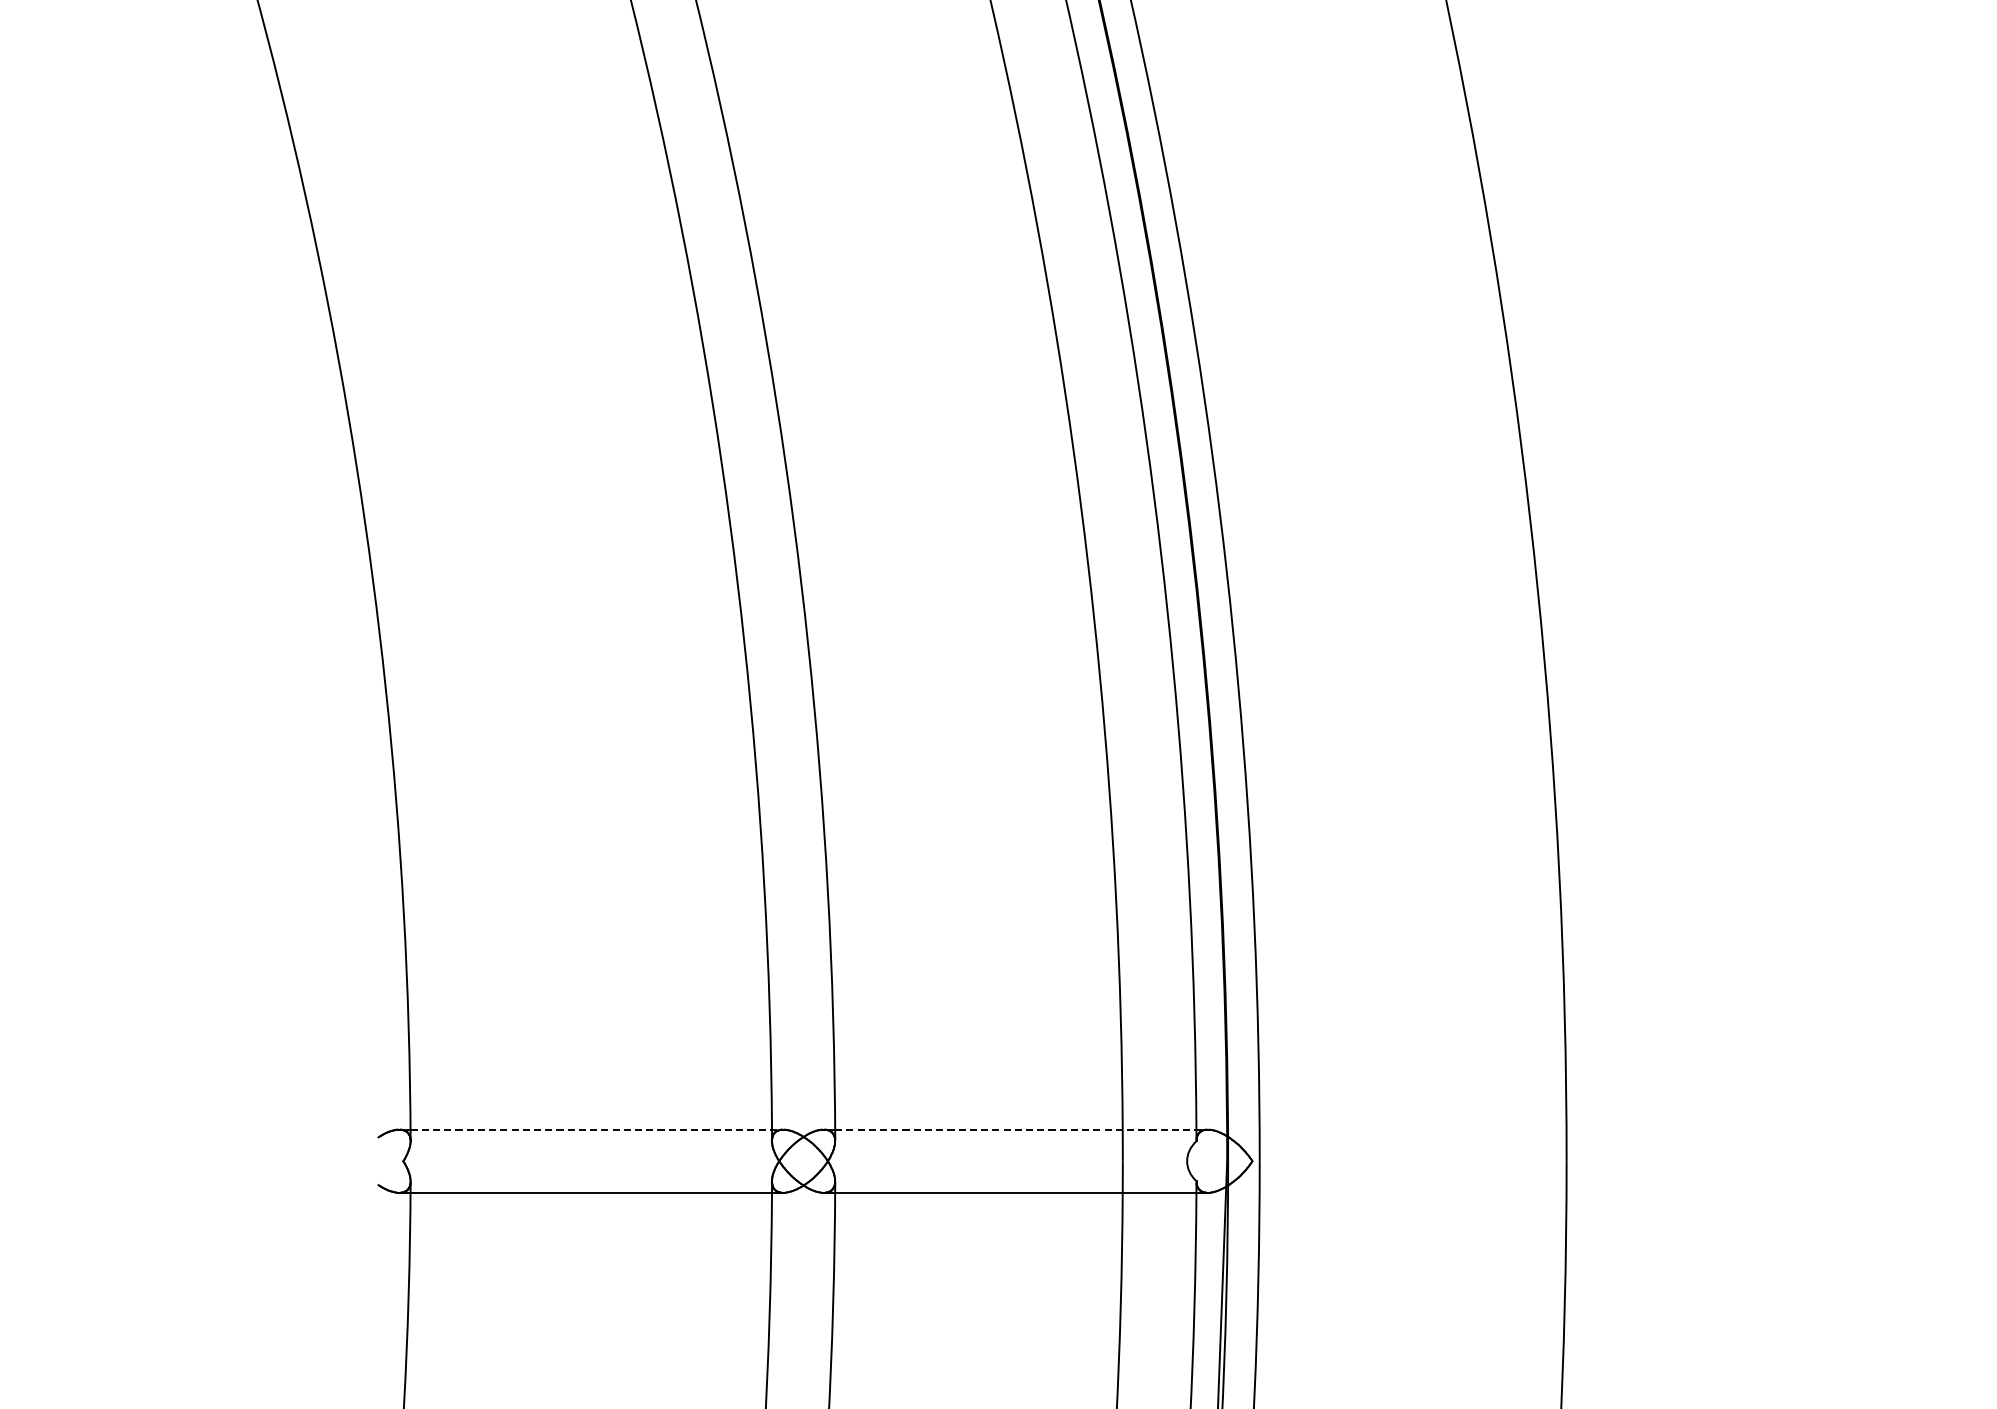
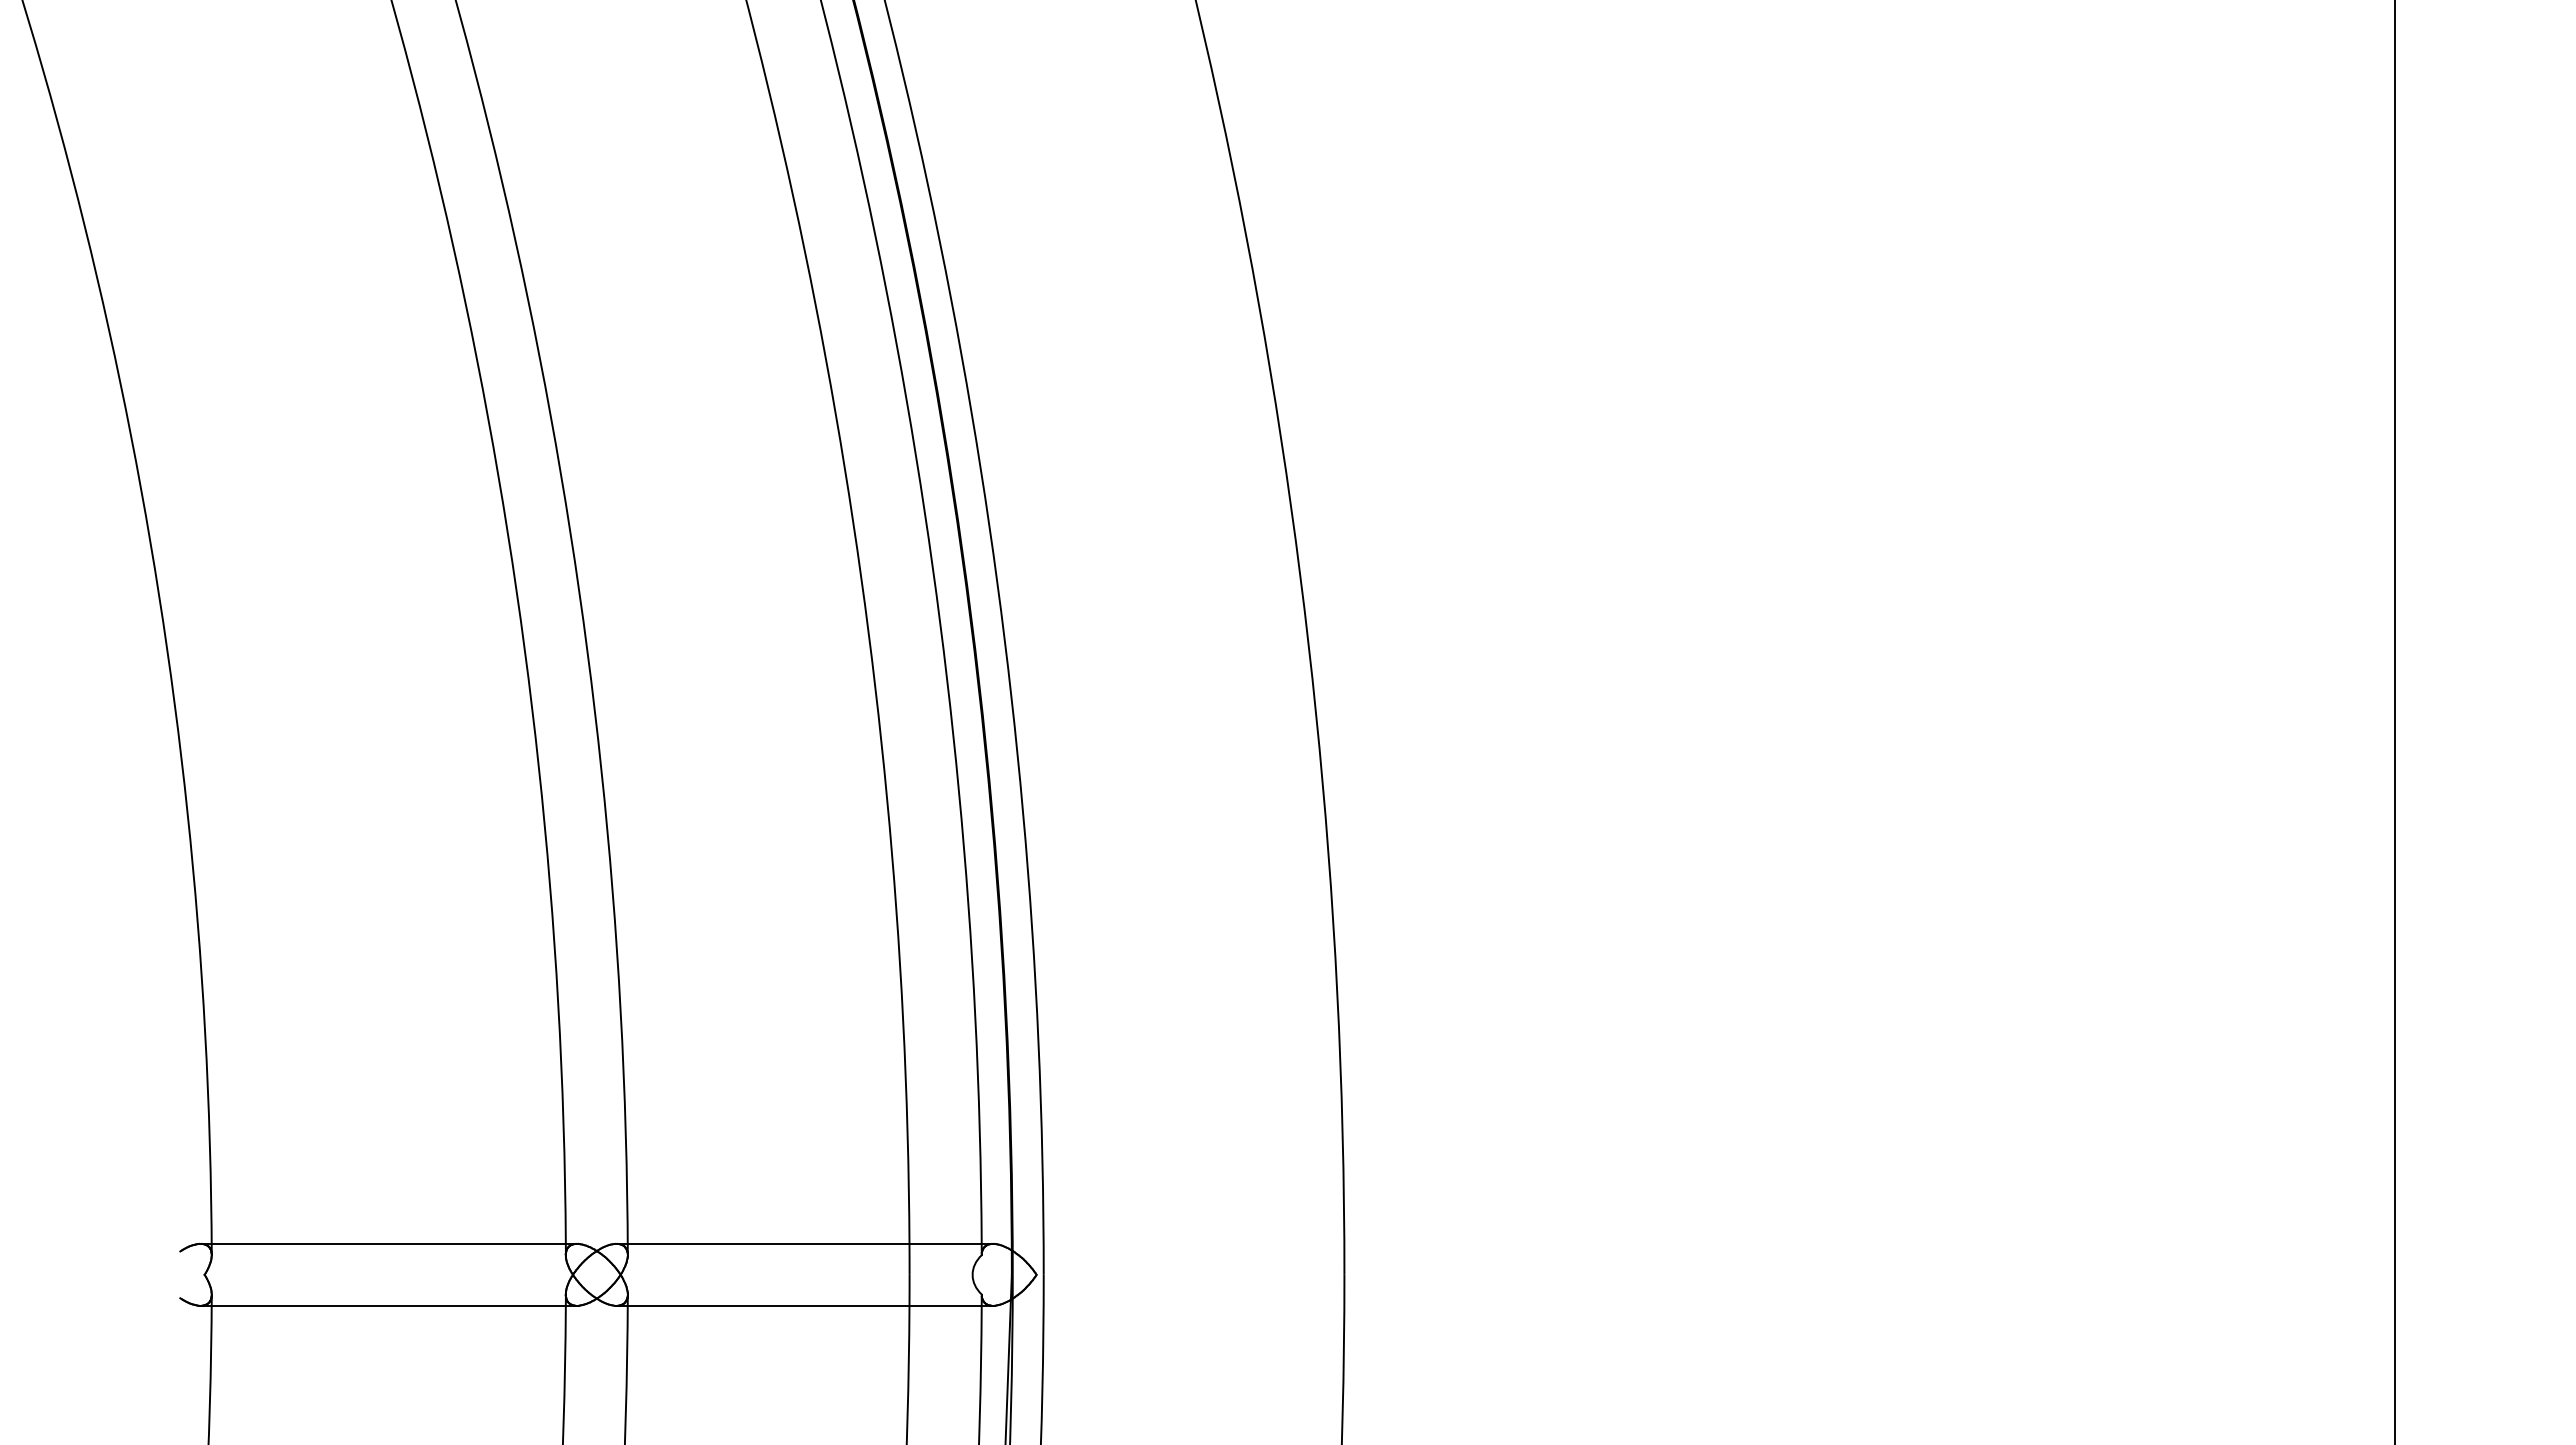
line: (597, 1129) -> (394, 1243), dashed -> solid
line: (1021, 1129) -> (810, 1243), dashed -> solid

